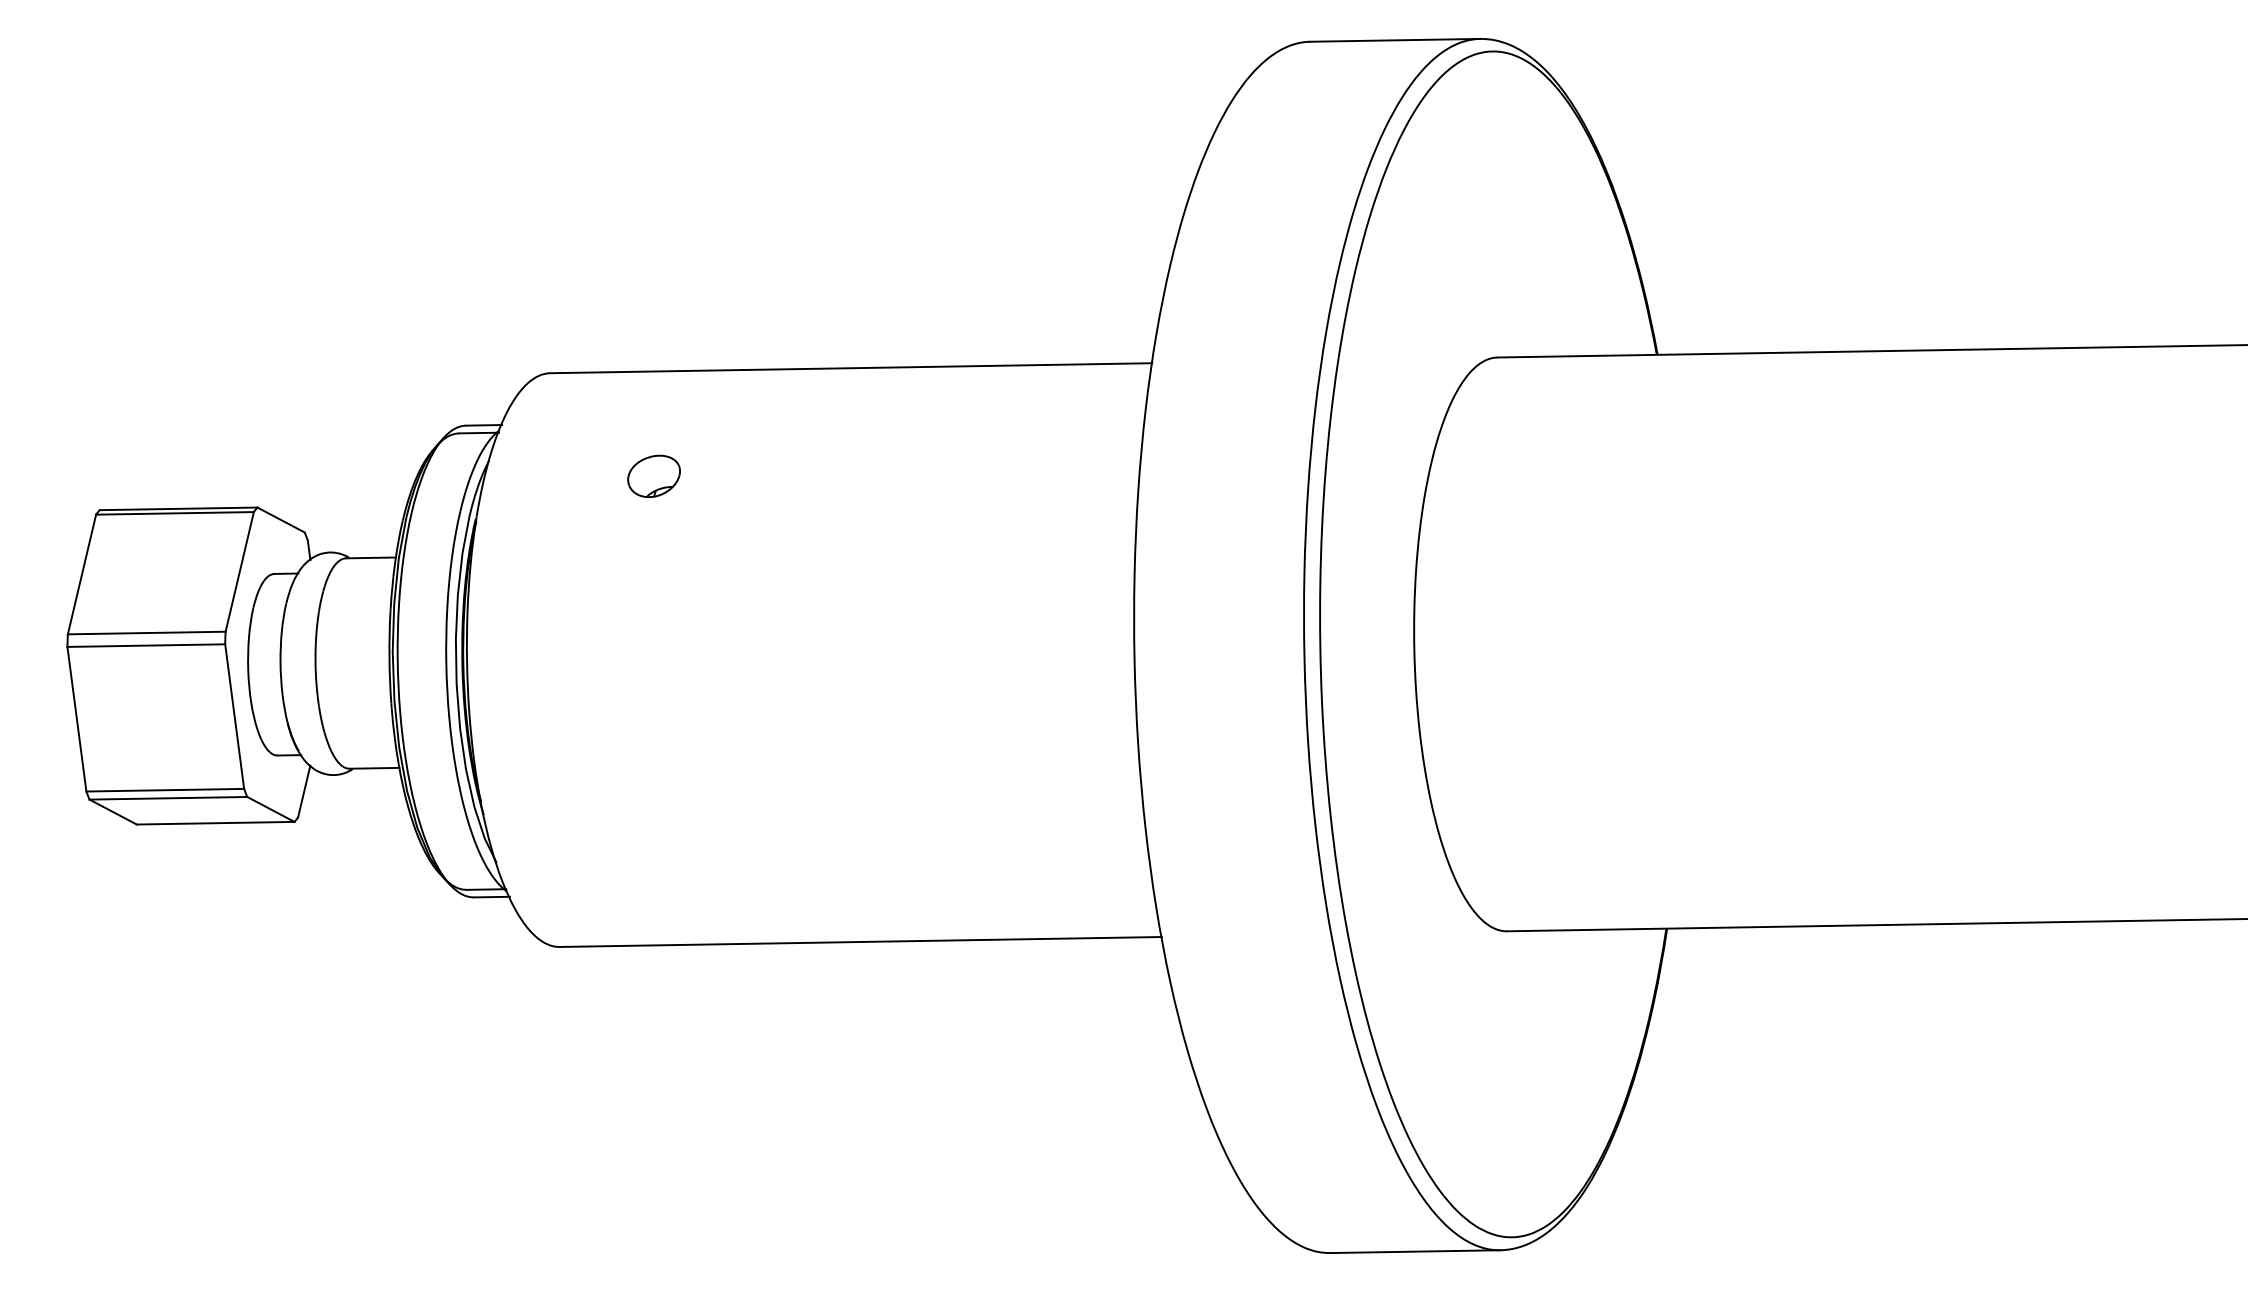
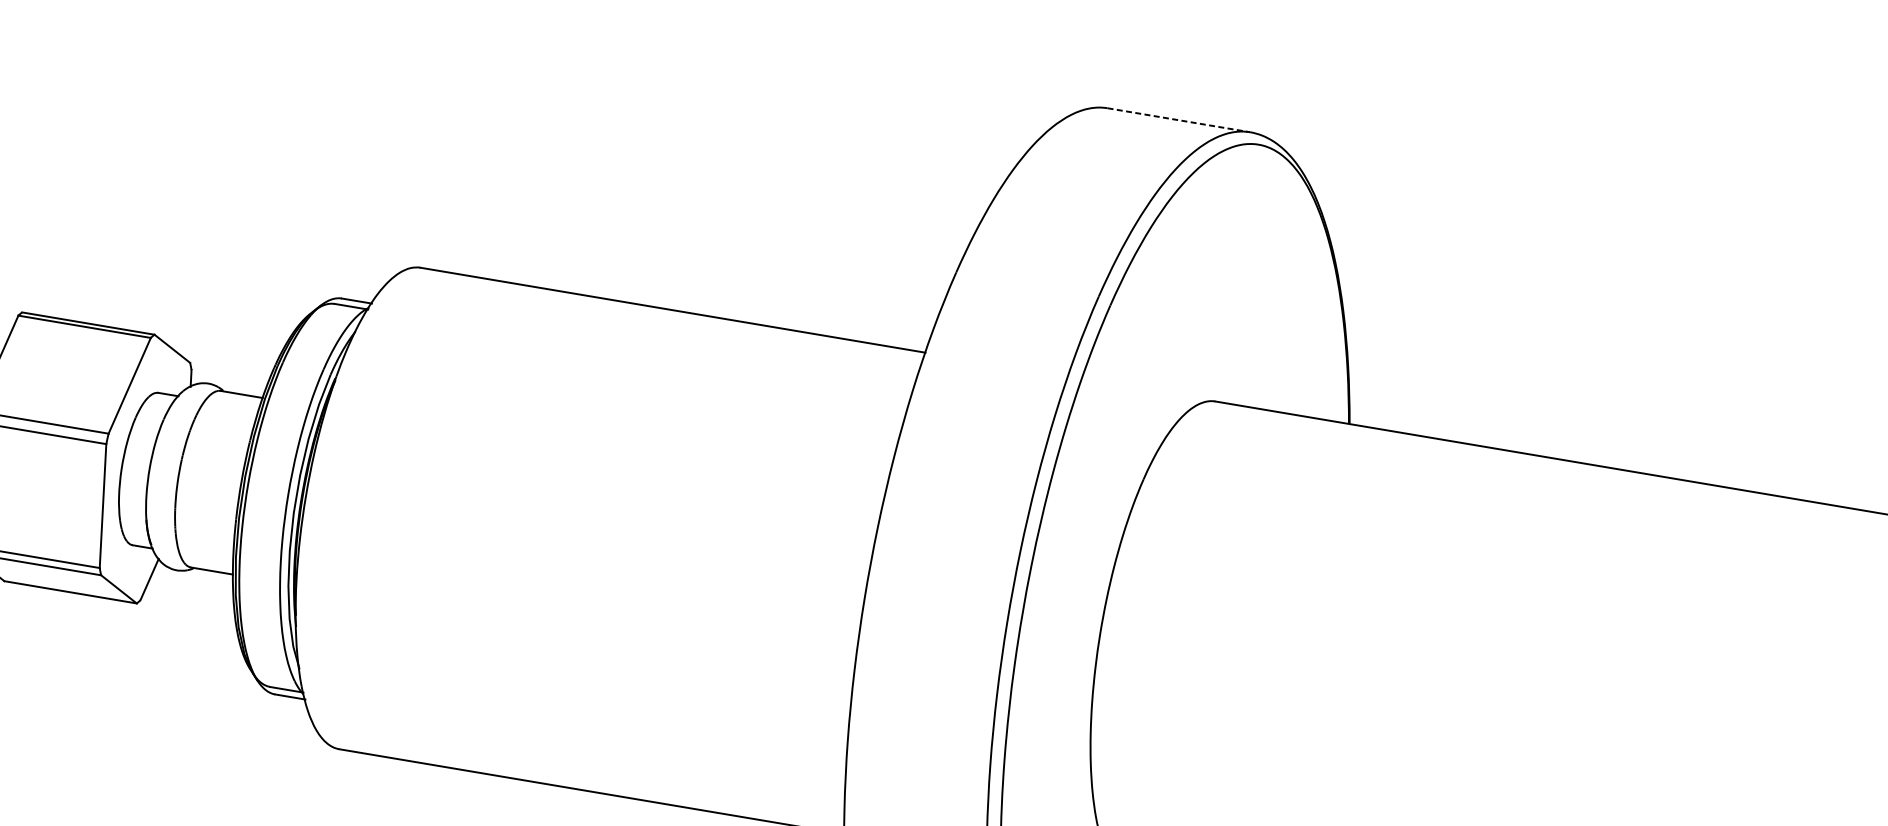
line: (1395, 40) -> (1179, 120), solid -> dashed
part: (653, 476) -> (490, 370), removed

